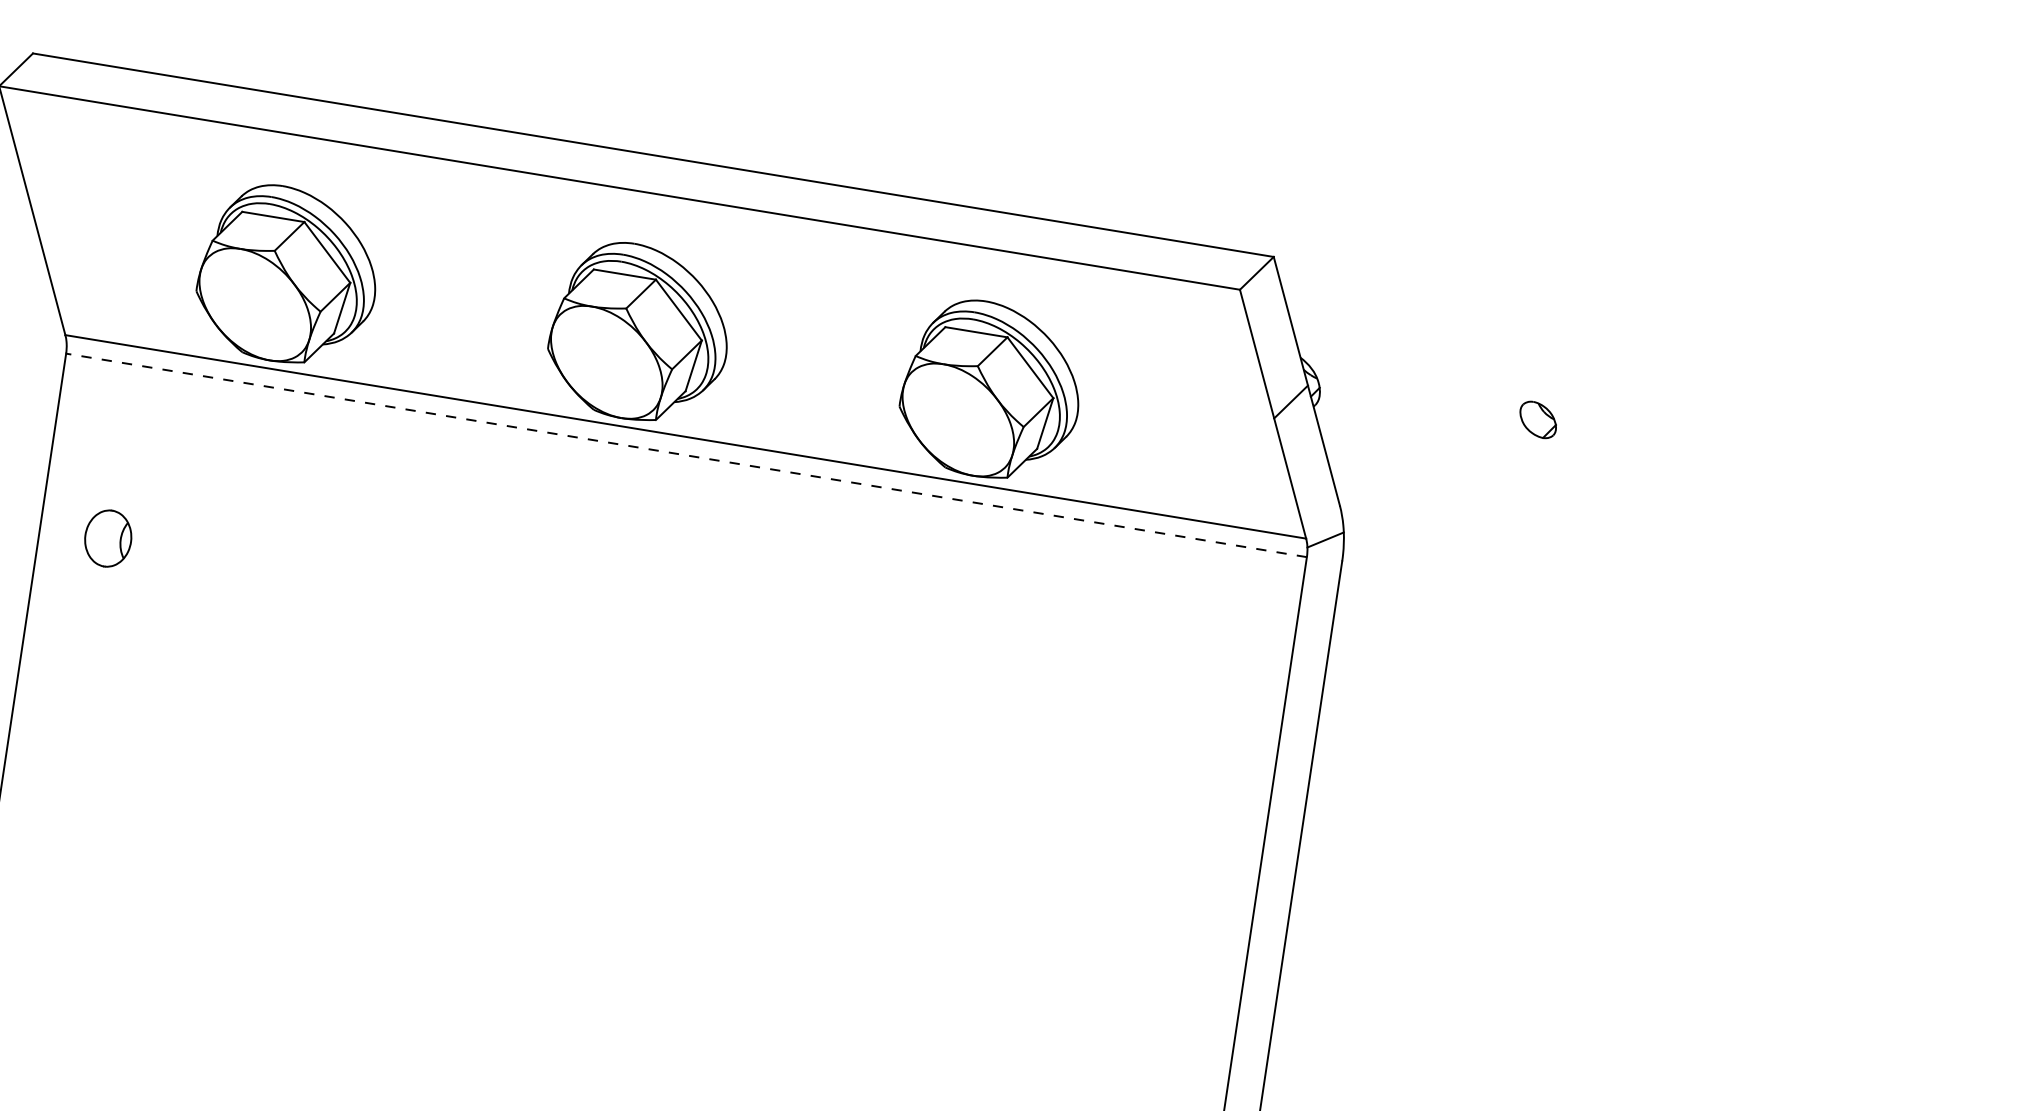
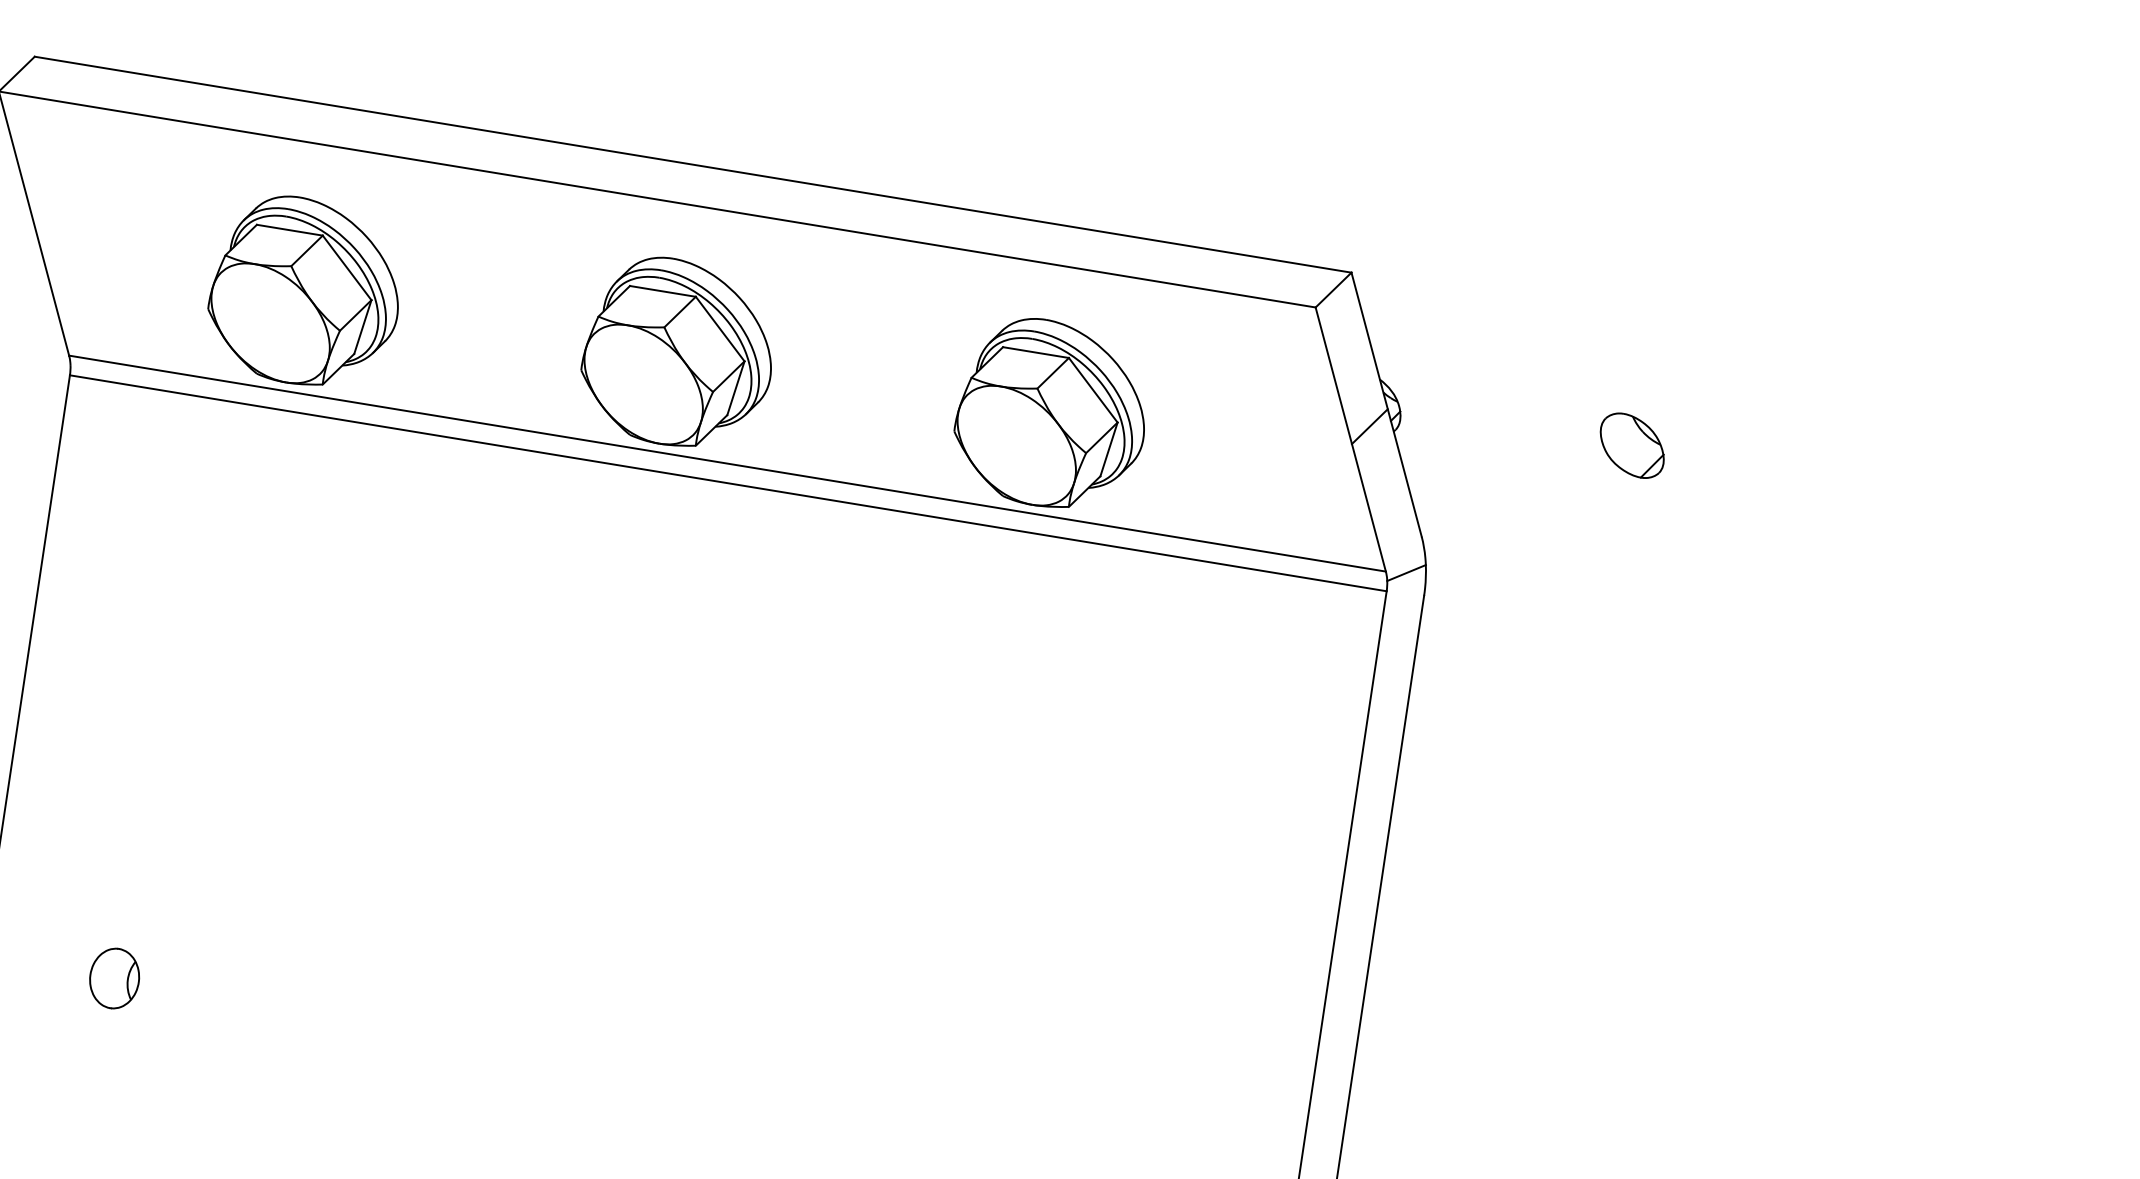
part: (1537, 419) -> (1631, 445), size x1.67
line: (685, 455) -> (727, 483), dashed -> solid
part: (108, 538) -> (114, 978), moved

